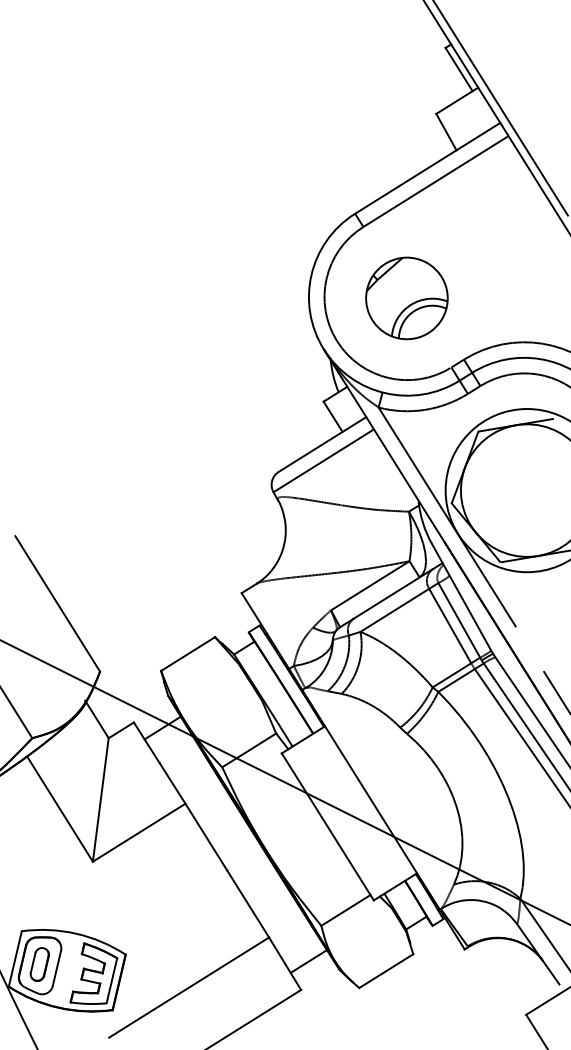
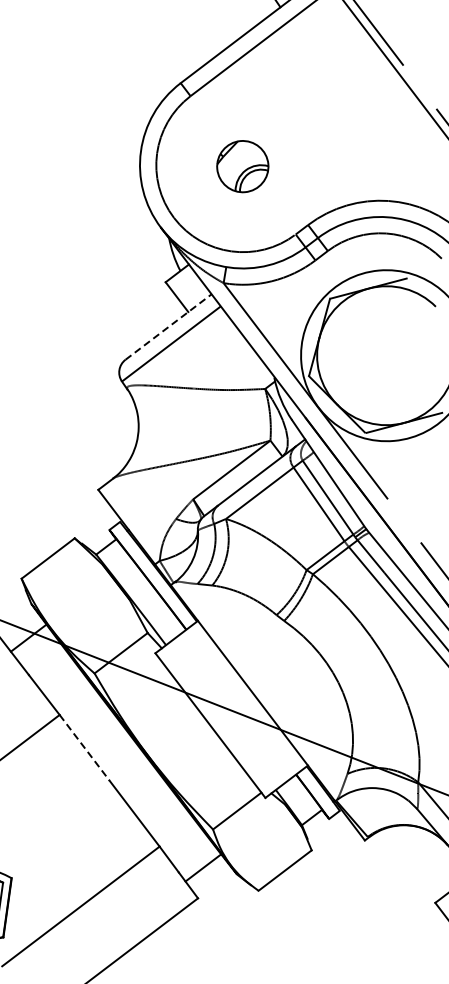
part: (406, 298) -> (242, 166), size x0.6
line: (322, 444) -> (168, 327), solid -> dashed
line: (206, 837) -> (84, 748), solid -> dashed

